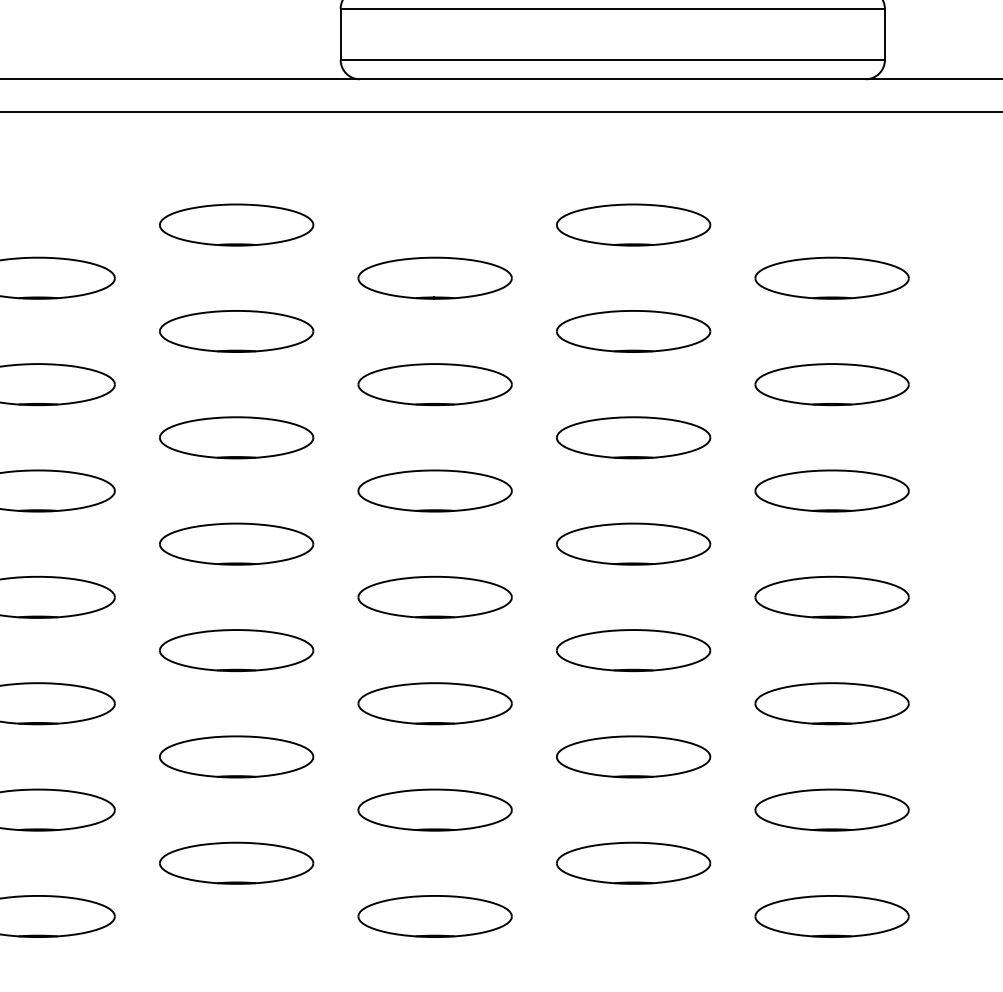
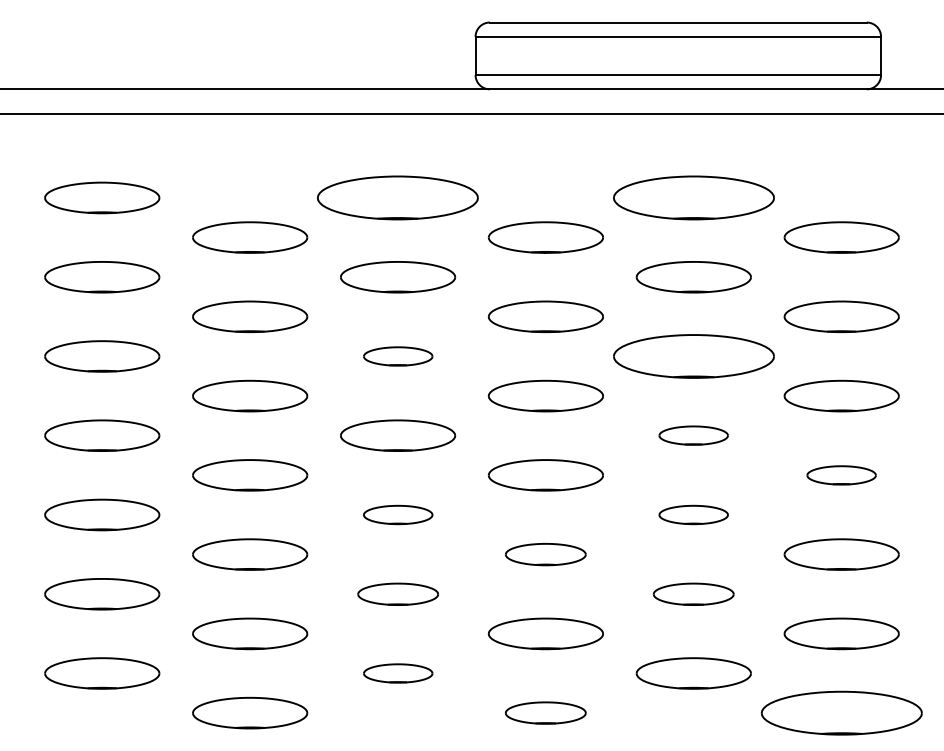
part: (237, 224) -> (398, 197), size x1.4
part: (633, 224) -> (693, 197), size x1.4
part: (237, 437) -> (398, 356), size x0.6
part: (633, 437) -> (693, 356), size x1.4
part: (633, 543) -> (693, 435), size x0.6
part: (831, 597) -> (841, 475), size x0.6
part: (237, 649) -> (398, 514), size x0.6
part: (633, 649) -> (693, 514), size x0.6
part: (434, 703) -> (545, 554), size x0.7
part: (237, 757) -> (398, 594), size x0.7
part: (633, 757) -> (693, 594), size x0.7
part: (237, 863) -> (398, 673), size x0.6
part: (434, 915) -> (545, 712), size x0.7
part: (831, 915) -> (841, 712), size x1.4

